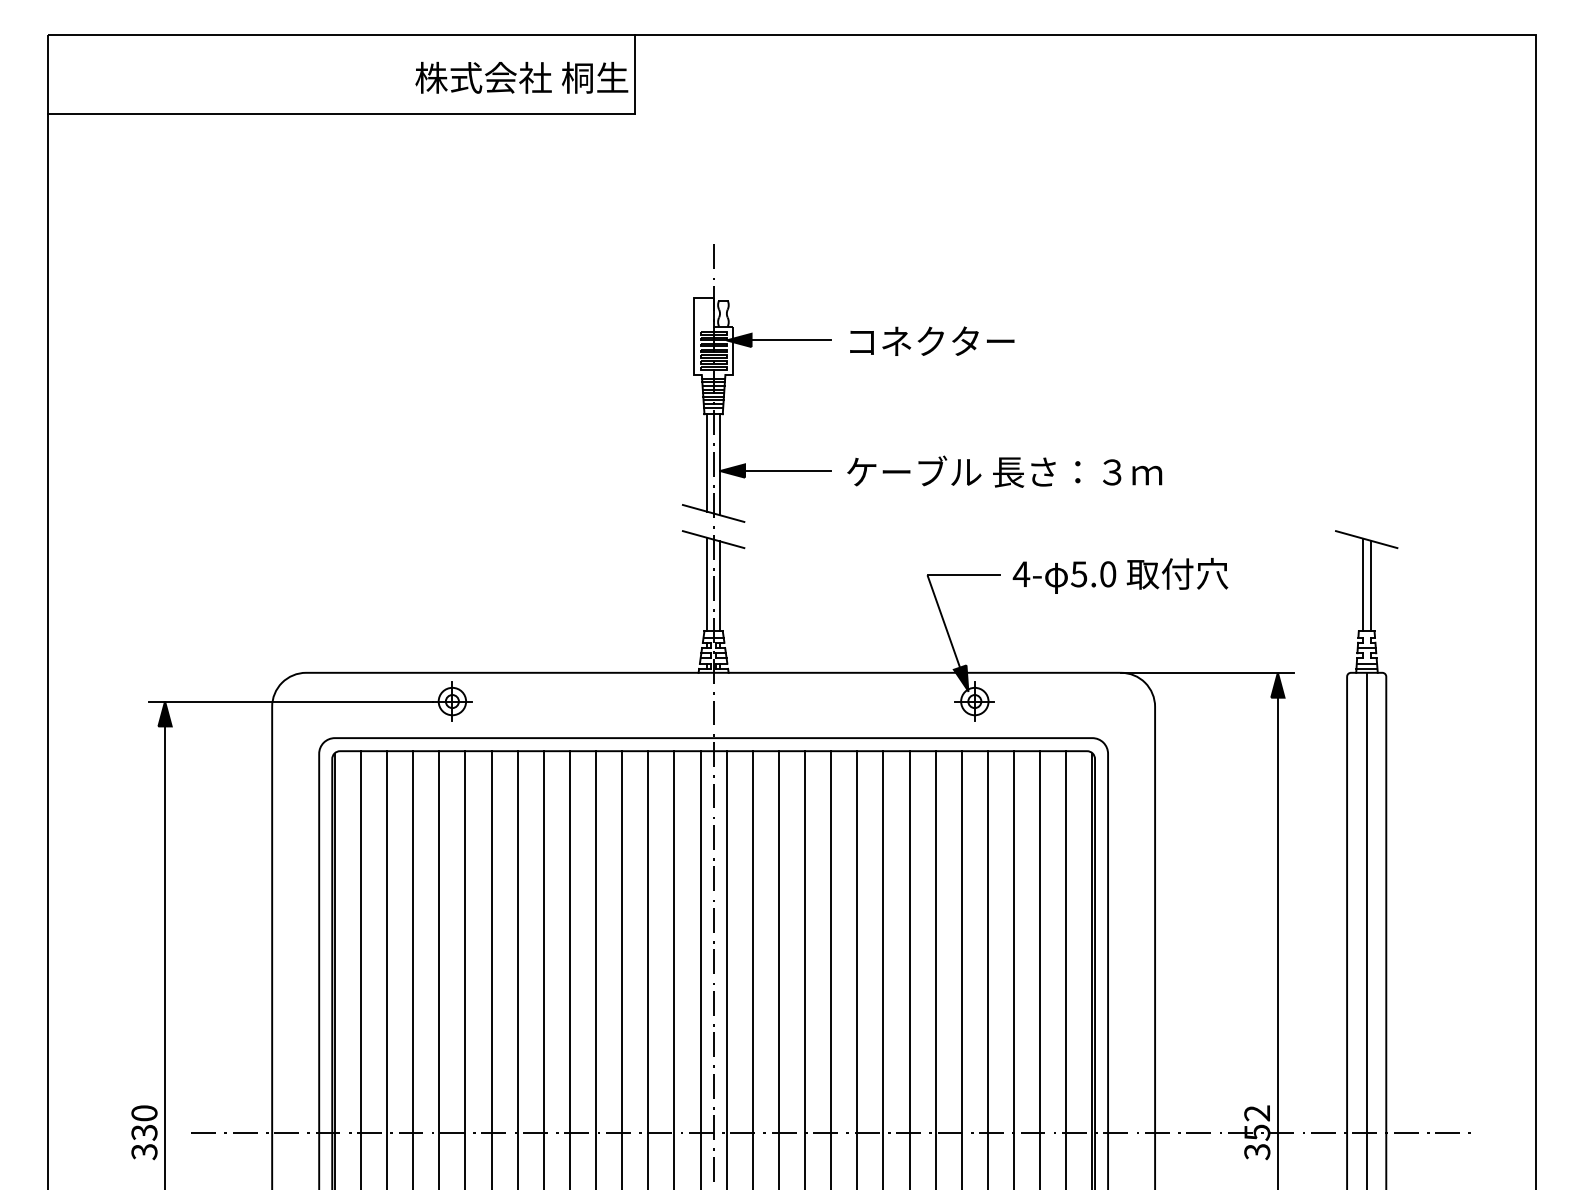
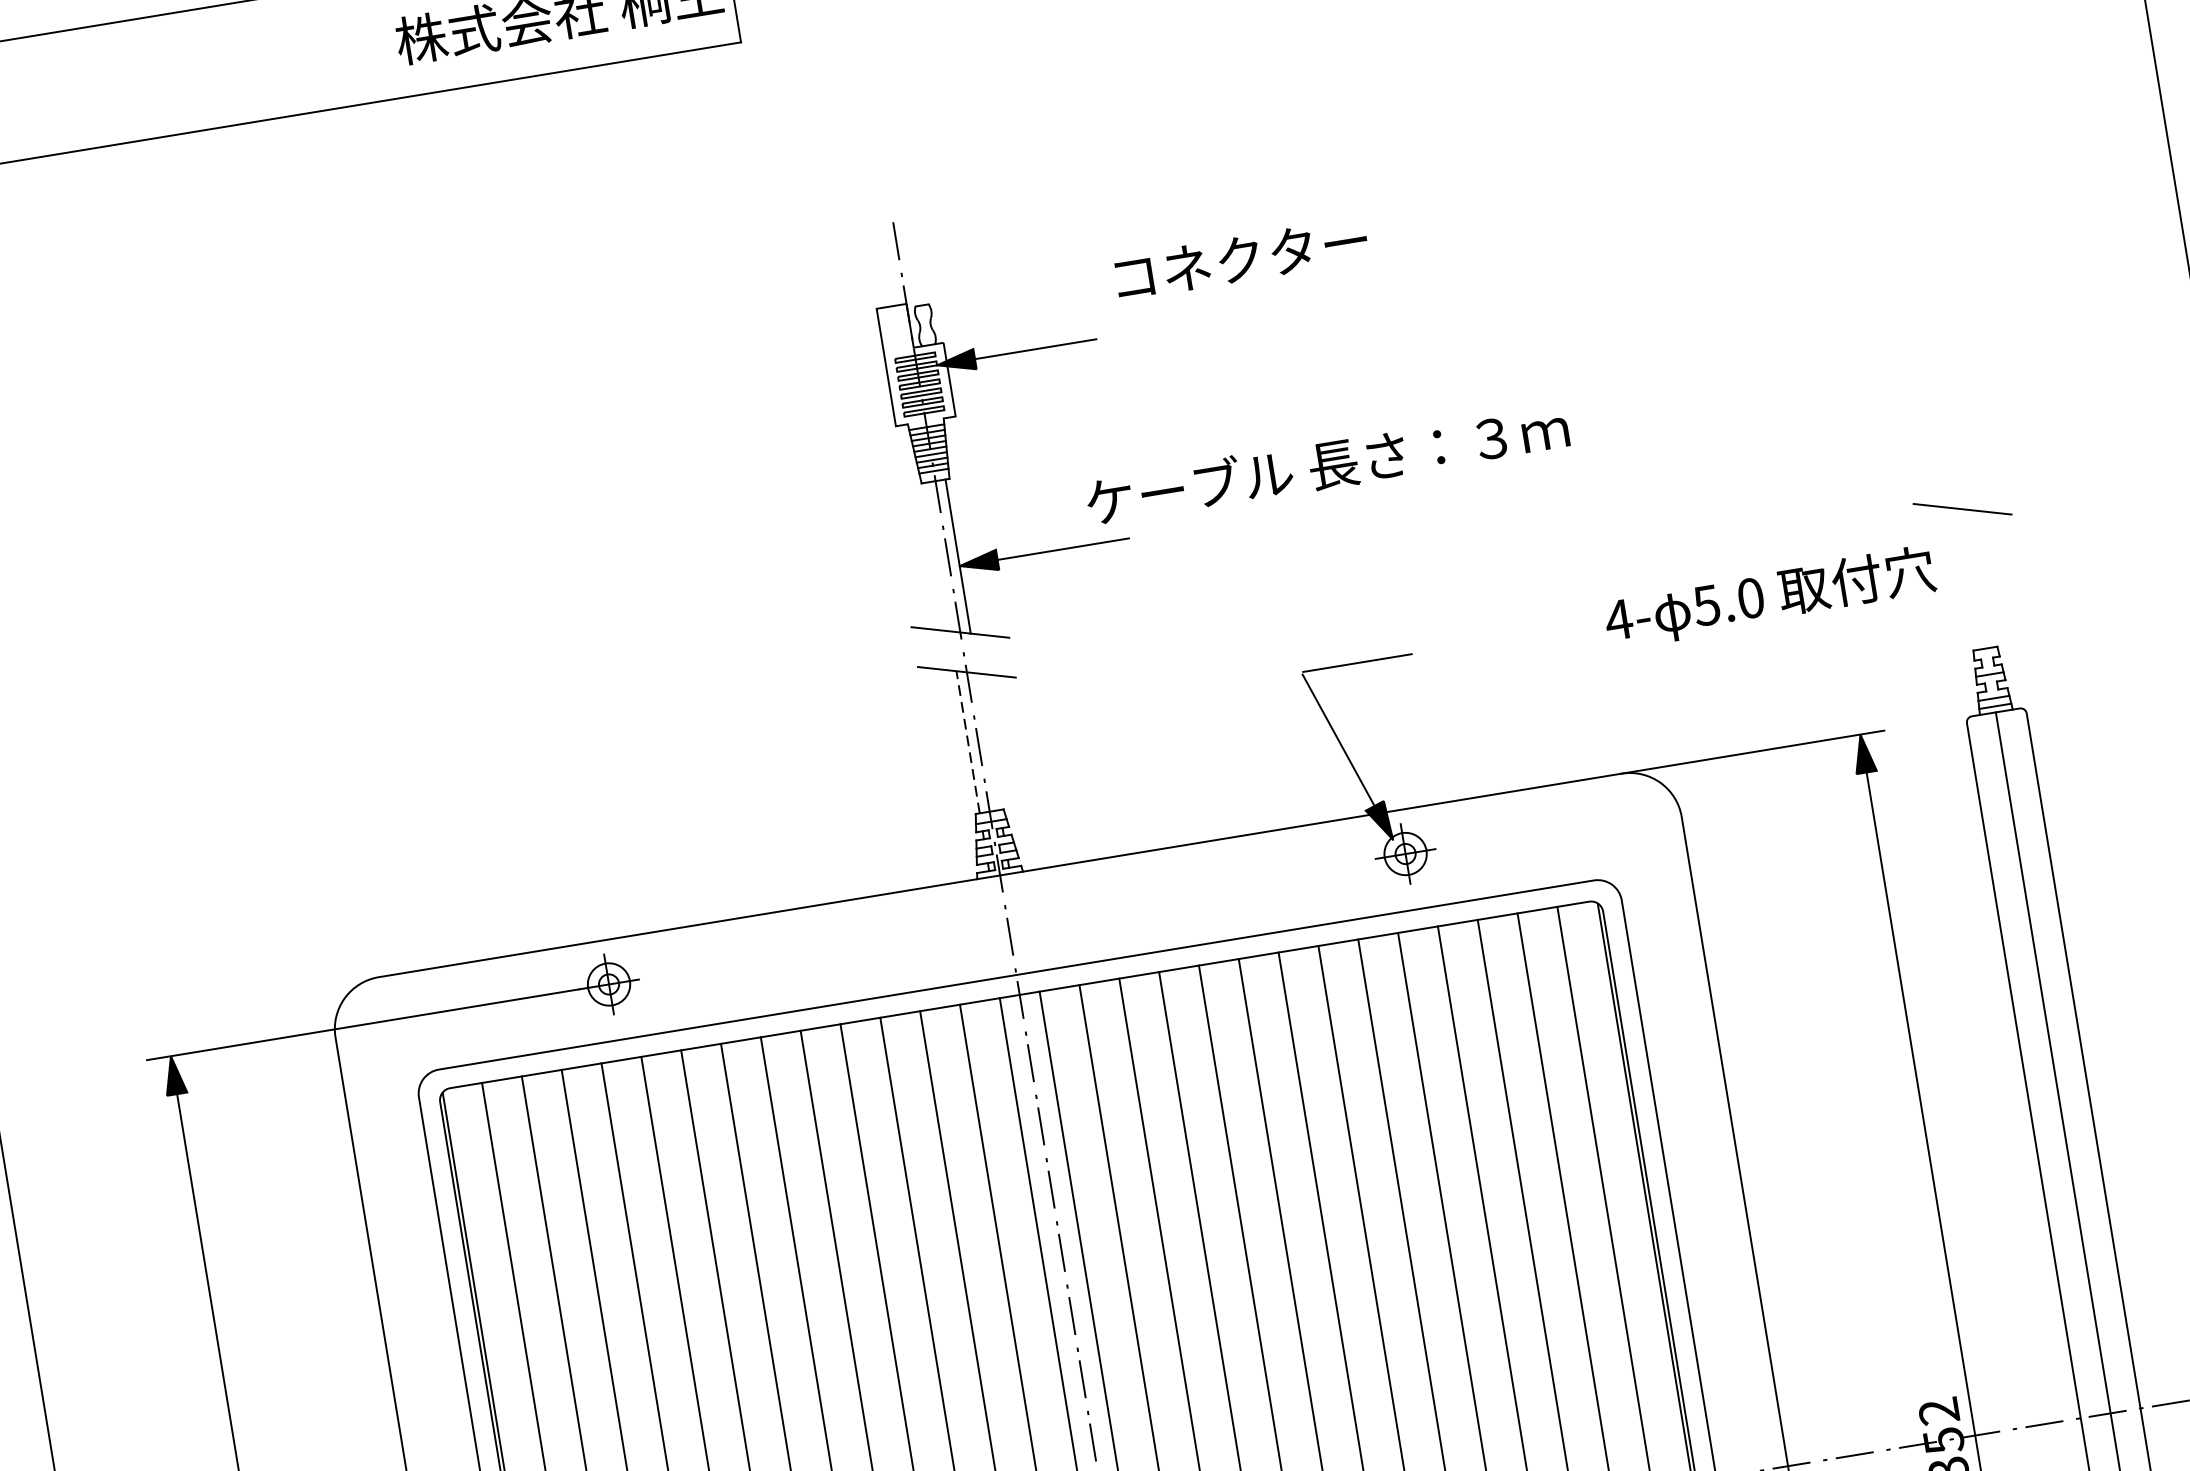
text: (932, 340) -> (1241, 257), moved
line: (707, 462) -> (938, 556), removed
text: (1004, 471) -> (1327, 464), moved
text: (1120, 575) -> (1770, 597), moved
line: (707, 584) -> (968, 742), solid -> dashed
line: (1362, 584) -> (1967, 578), removed
line: (1370, 585) -> (1979, 578), removed
line: (720, 586) -> (989, 742), removed

